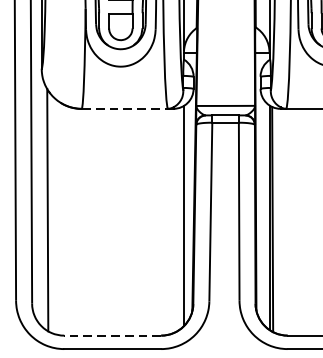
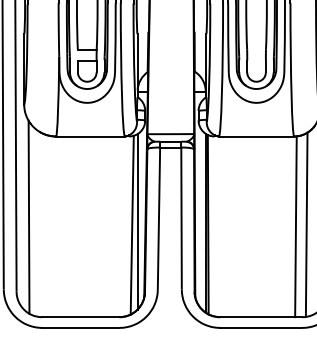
line: (124, 108) -> (90, 136), dashed -> solid
line: (176, 219) -> (131, 224), added
line: (112, 336) -> (80, 317), dashed -> solid

